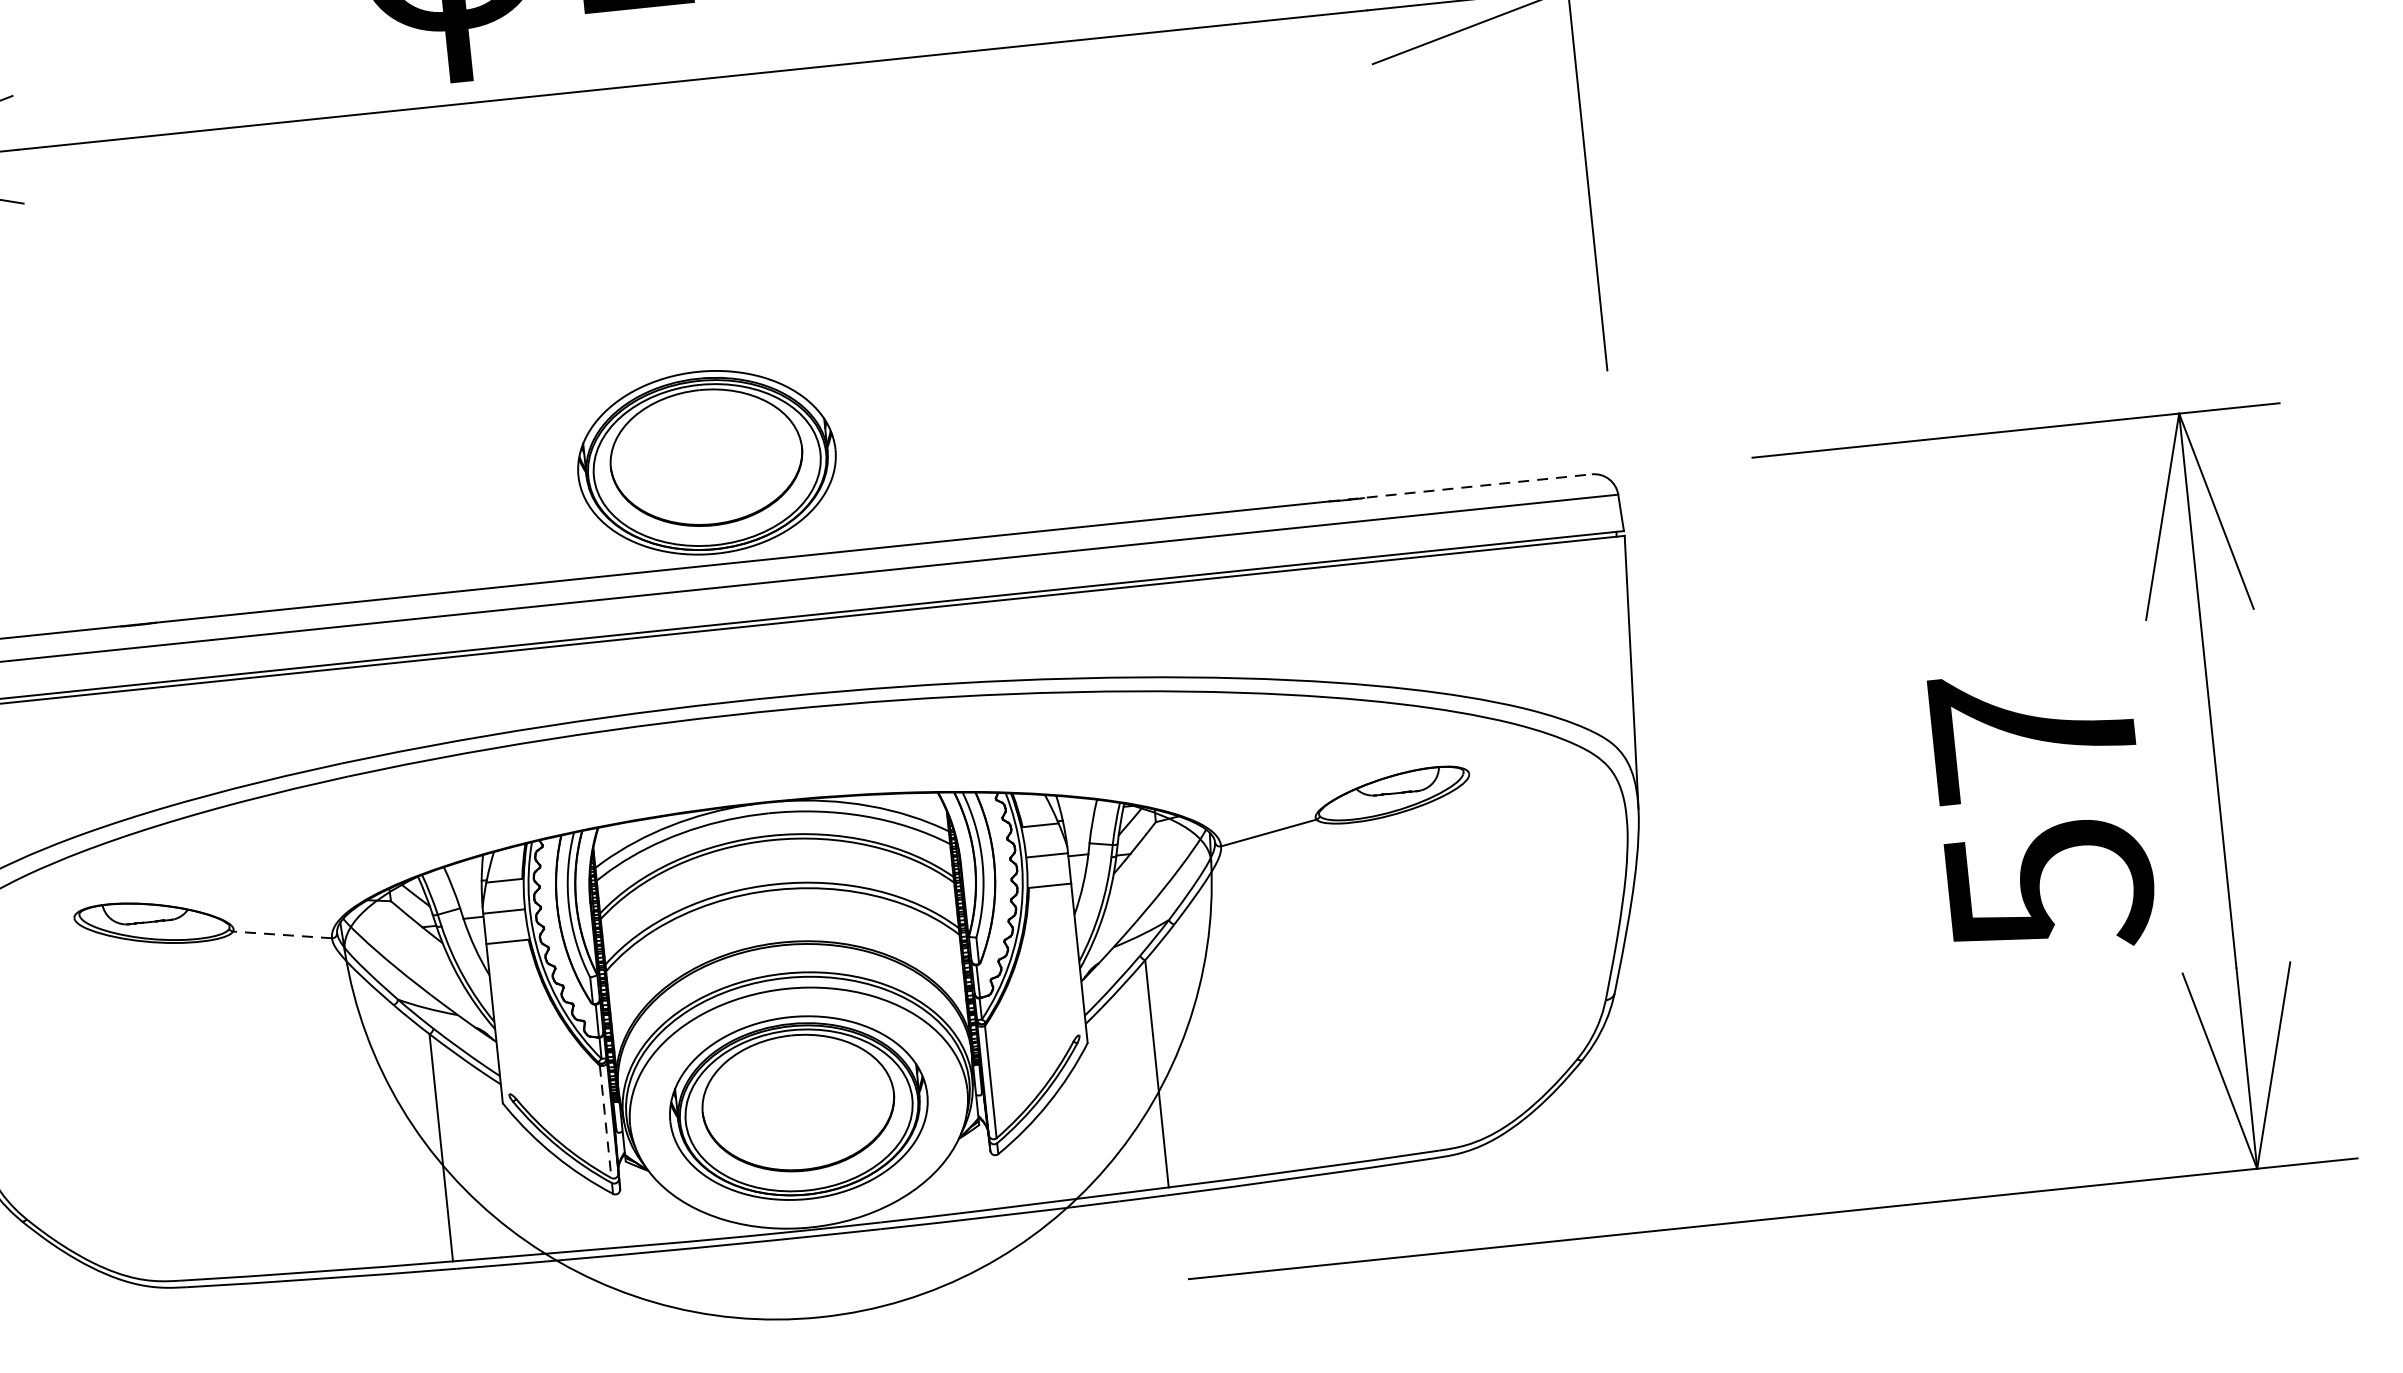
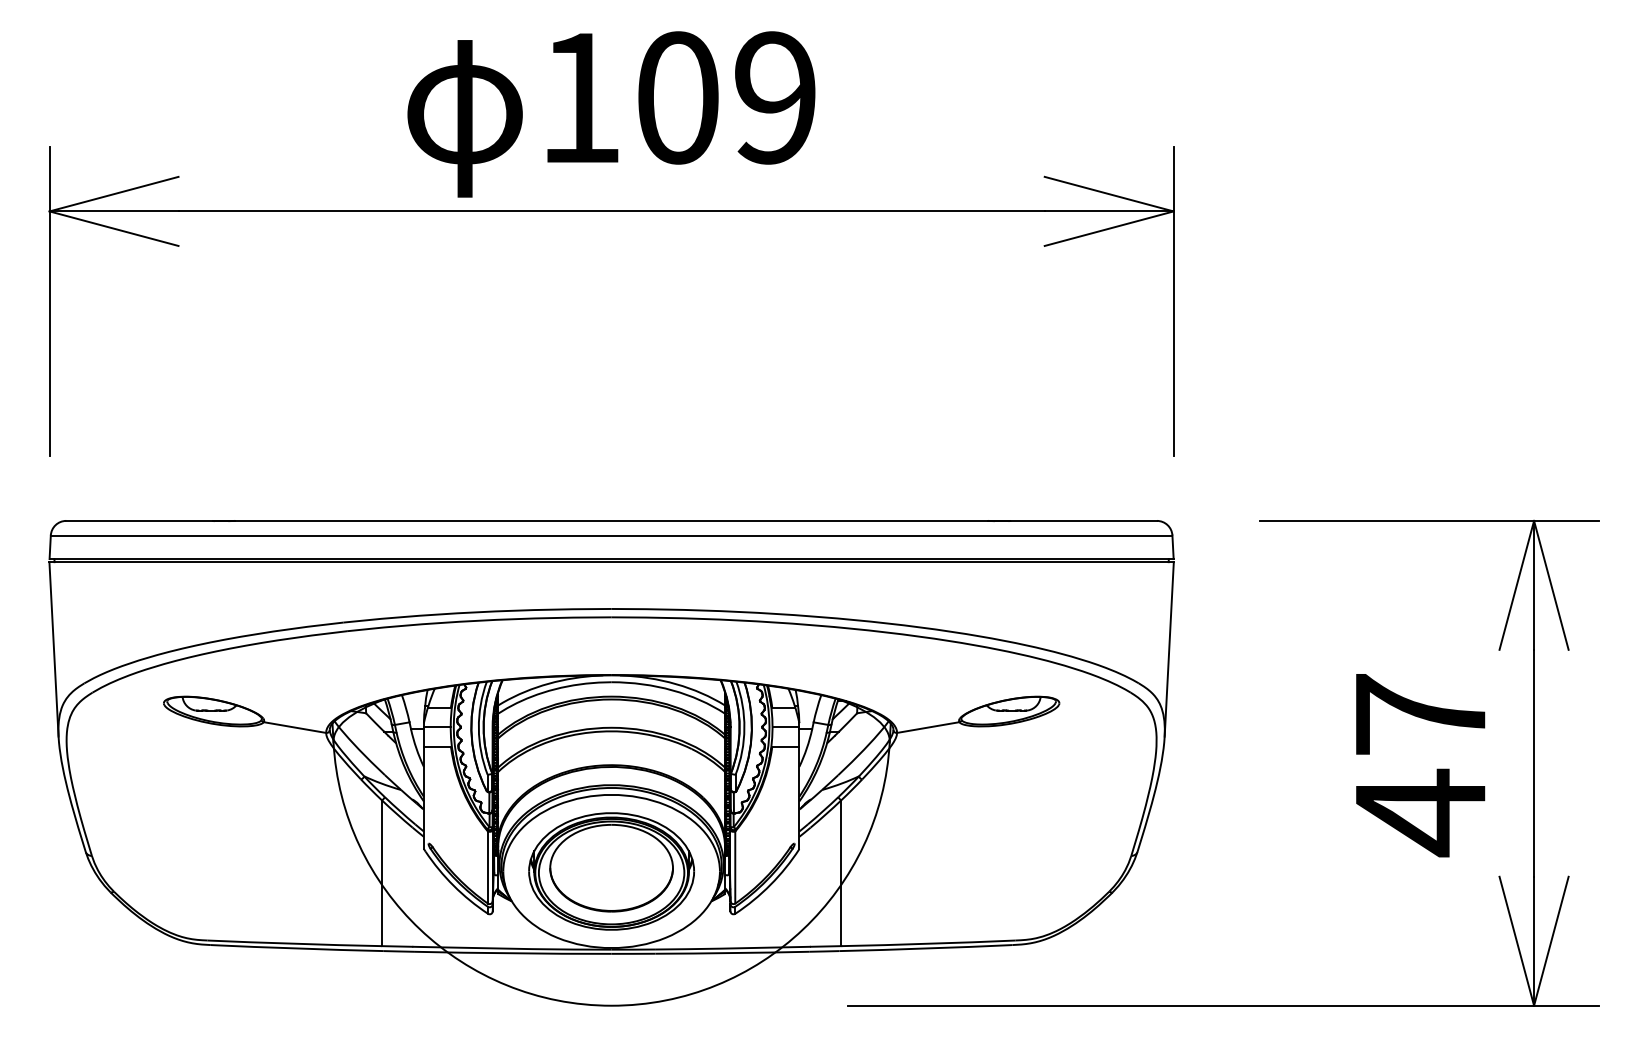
part: (706, 462) -> (595, 455), removed
line: (1461, 487) -> (1073, 520), dashed -> solid
text: (2050, 885) -> (1421, 812), 57 -> 47
line: (281, 934) -> (294, 727), dashed -> solid
line: (605, 1123) -> (487, 868), dashed -> solid

